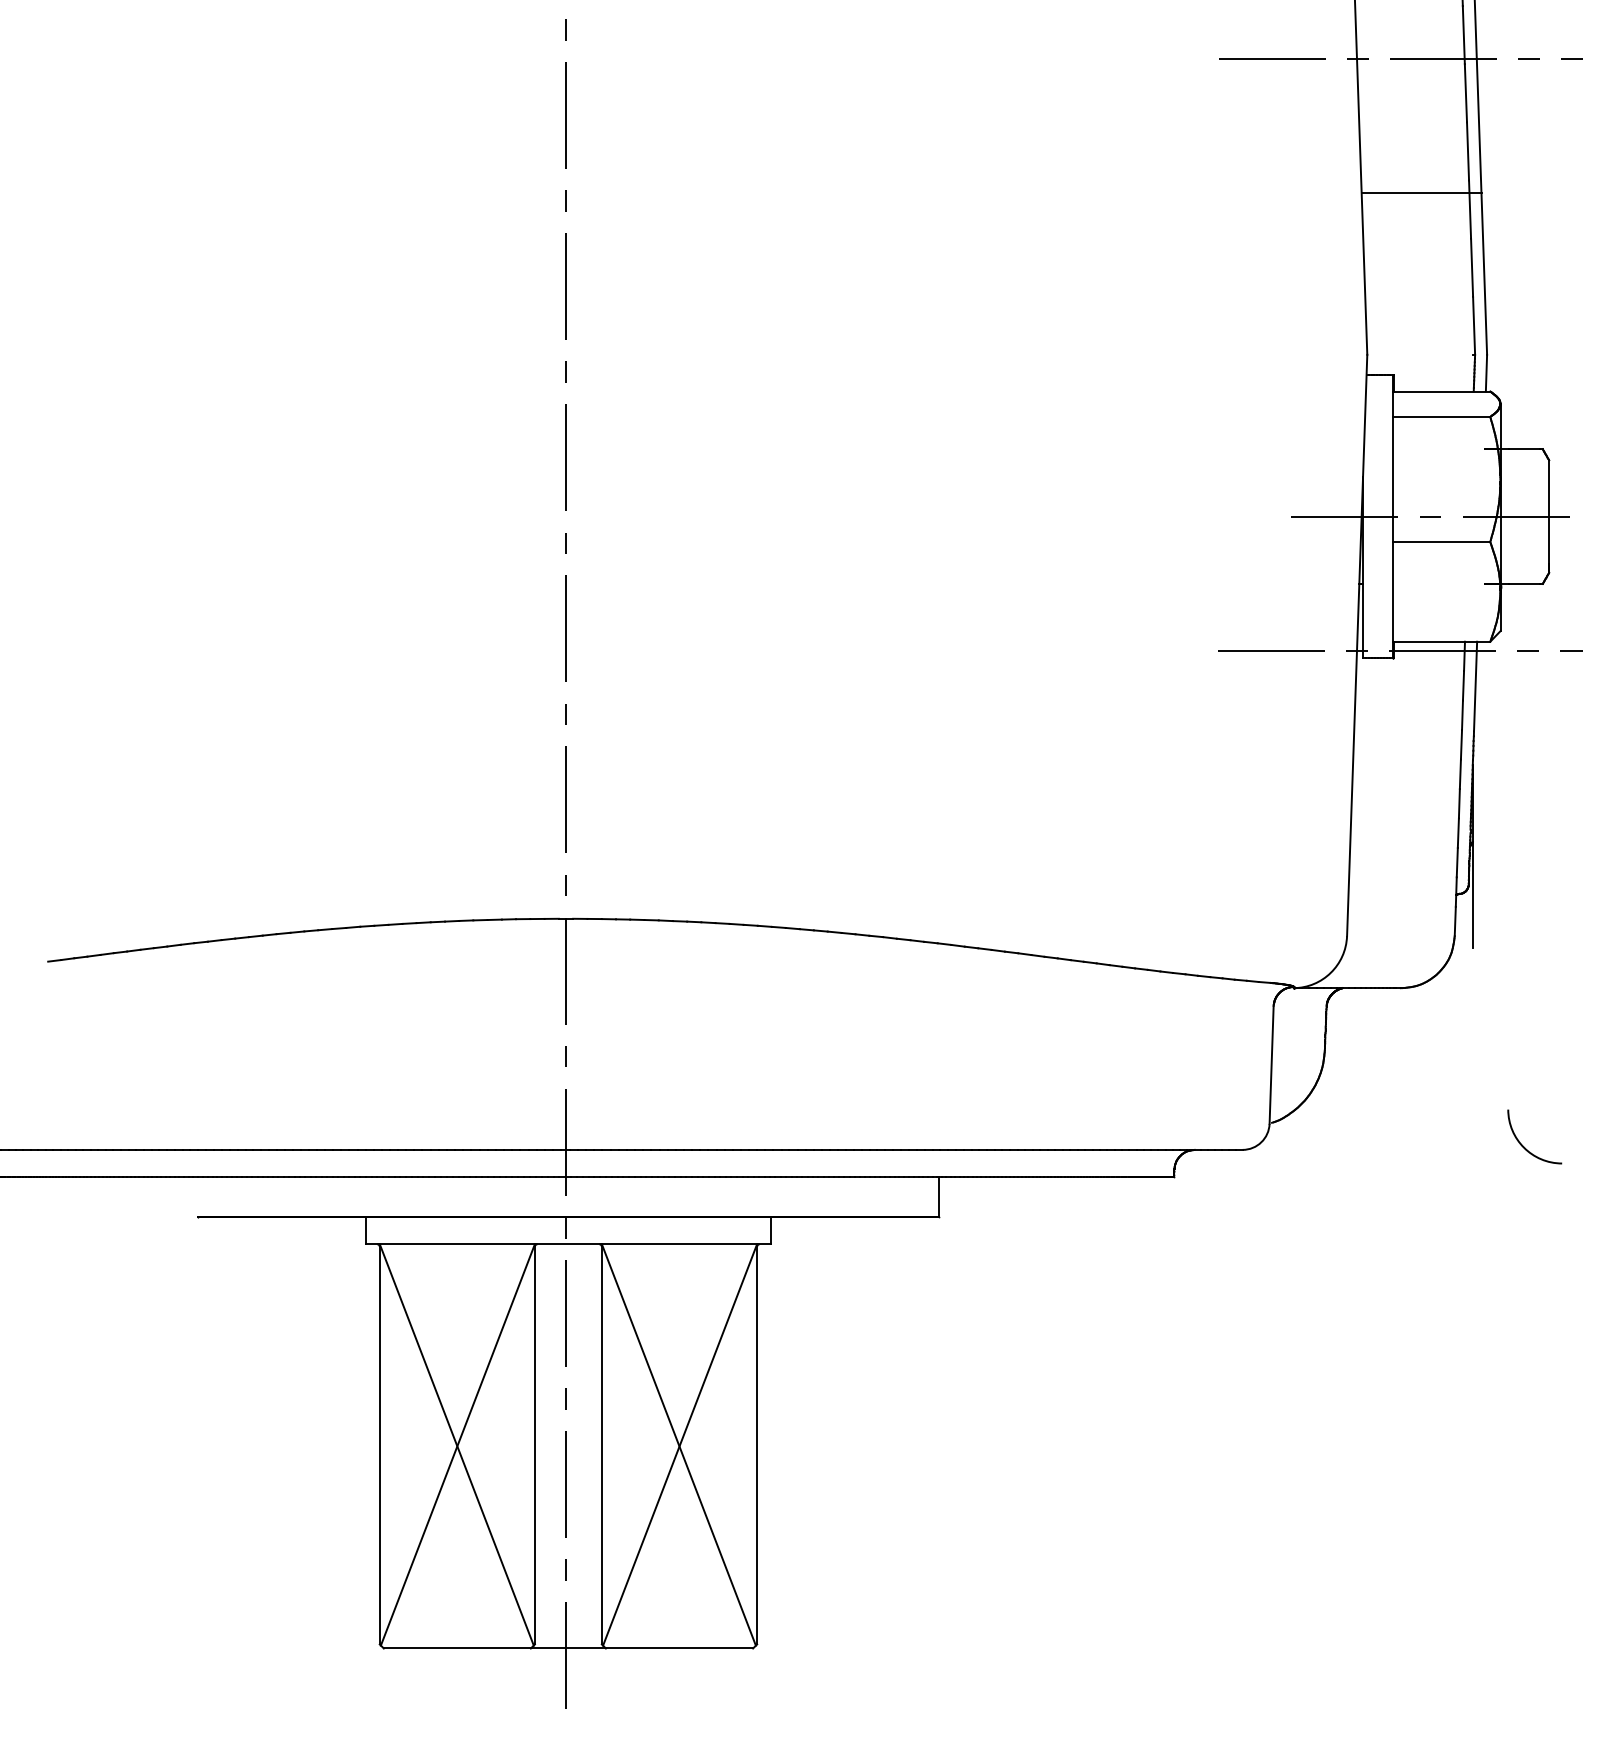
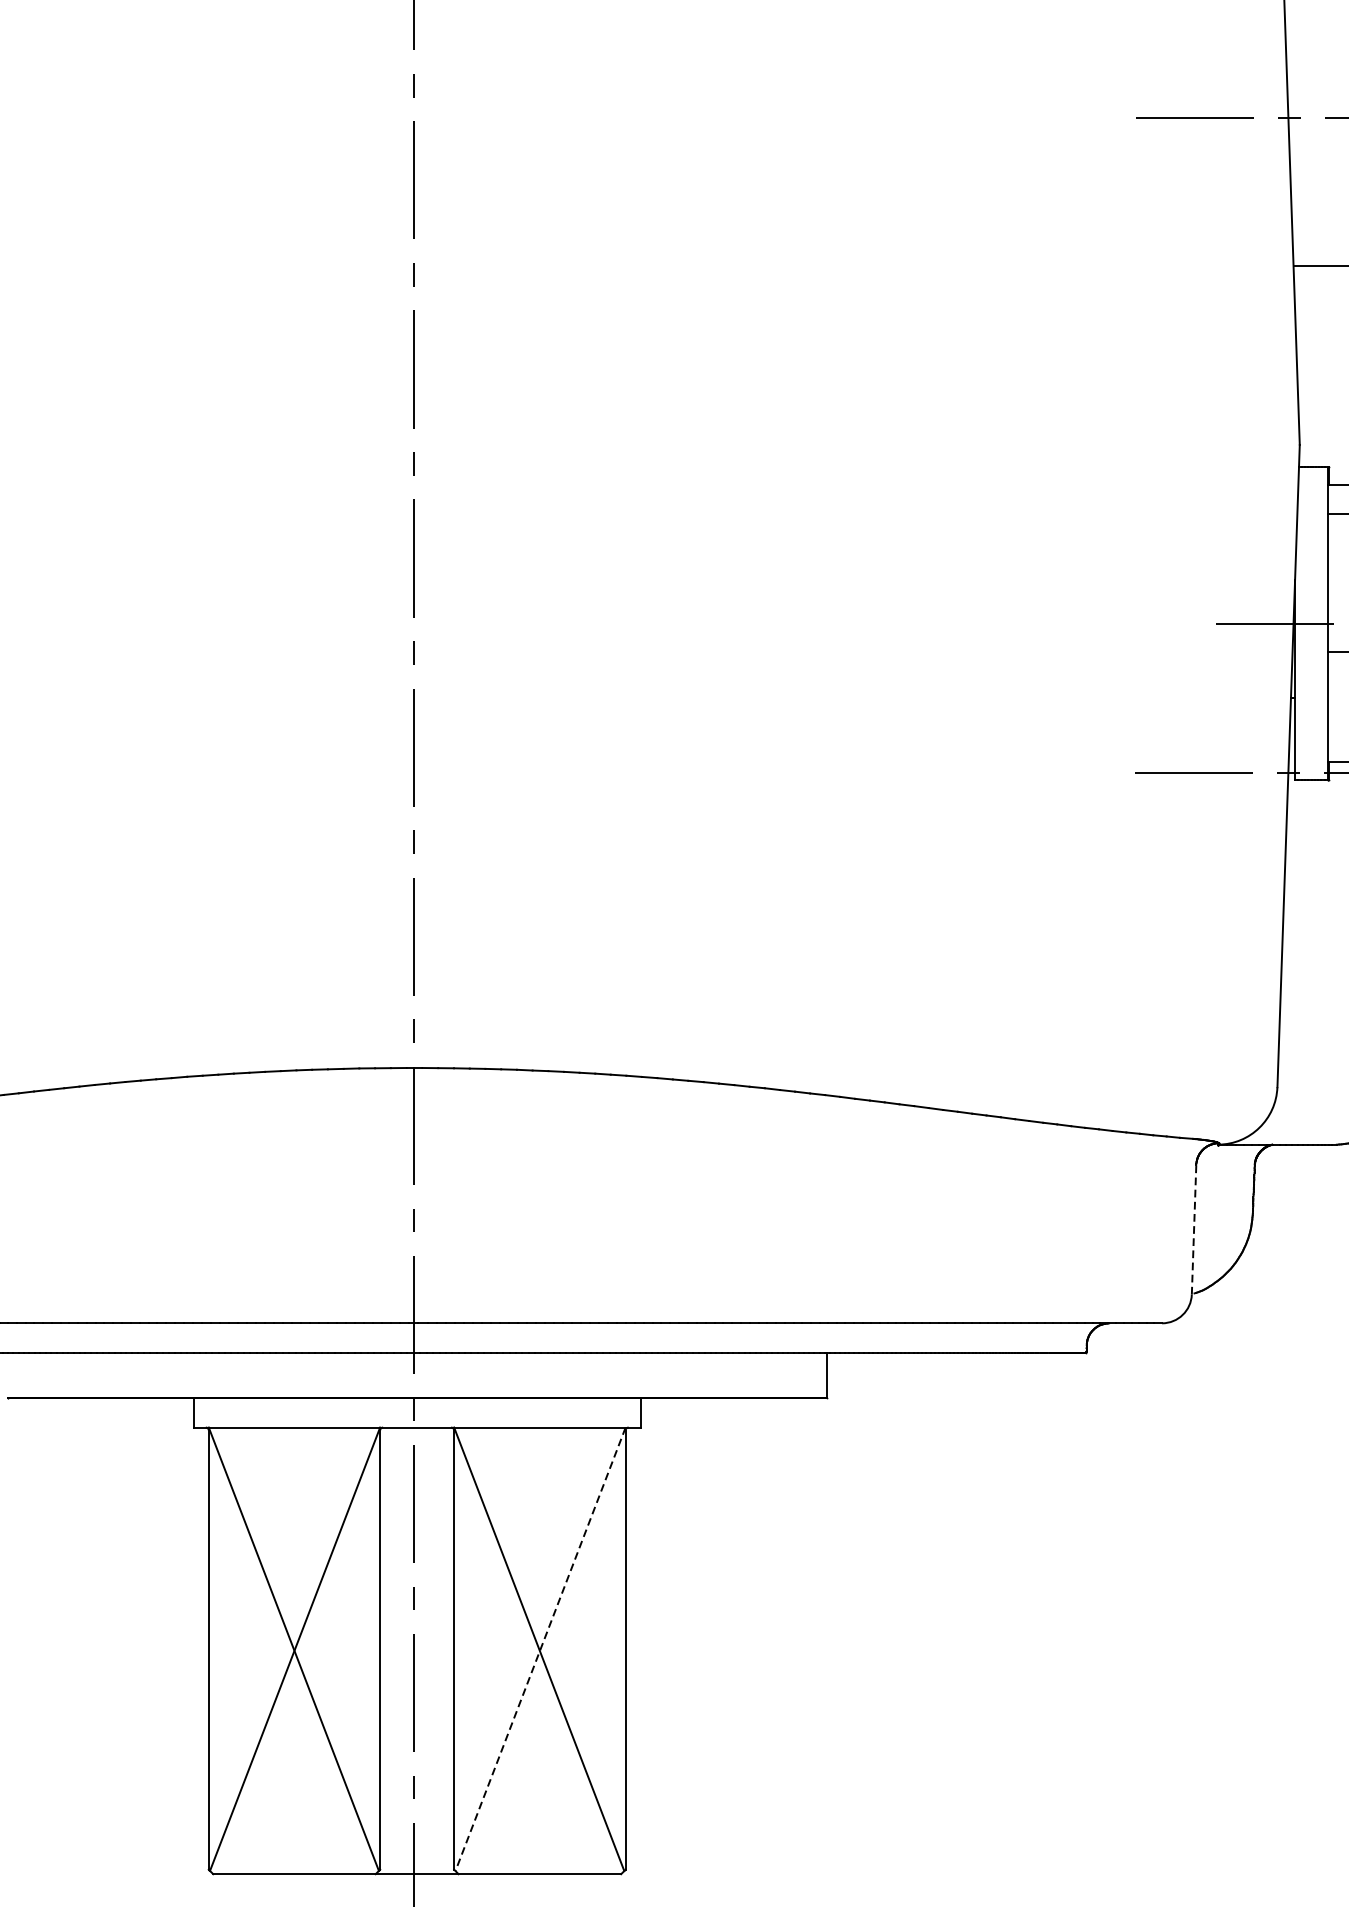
line: (1271, 1065) -> (1193, 1230), solid -> dashed
line: (680, 1444) -> (541, 1648), solid -> dashed

